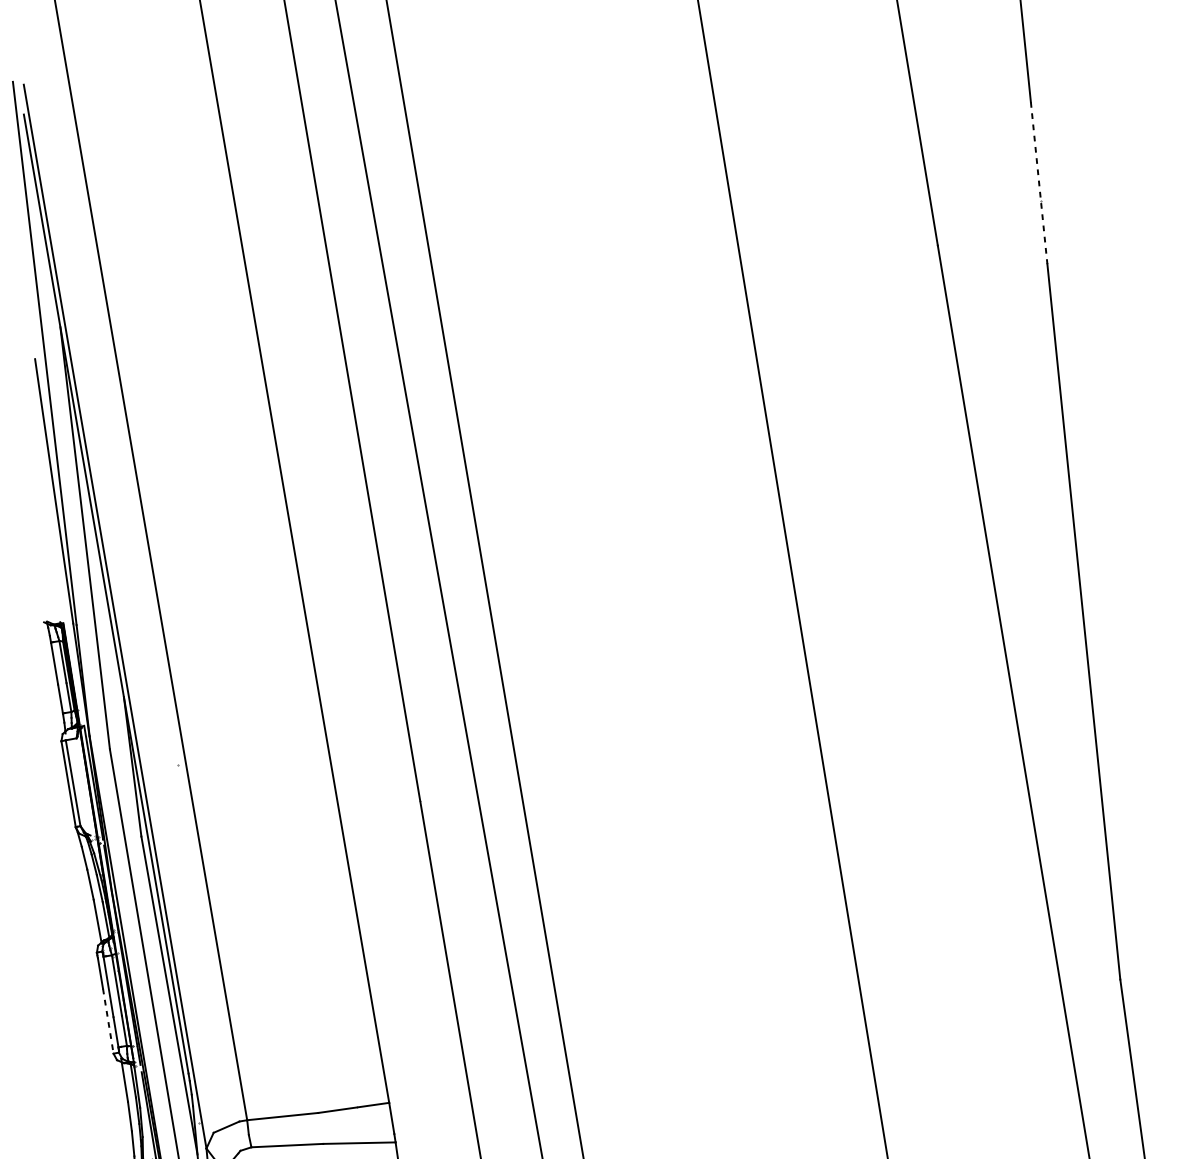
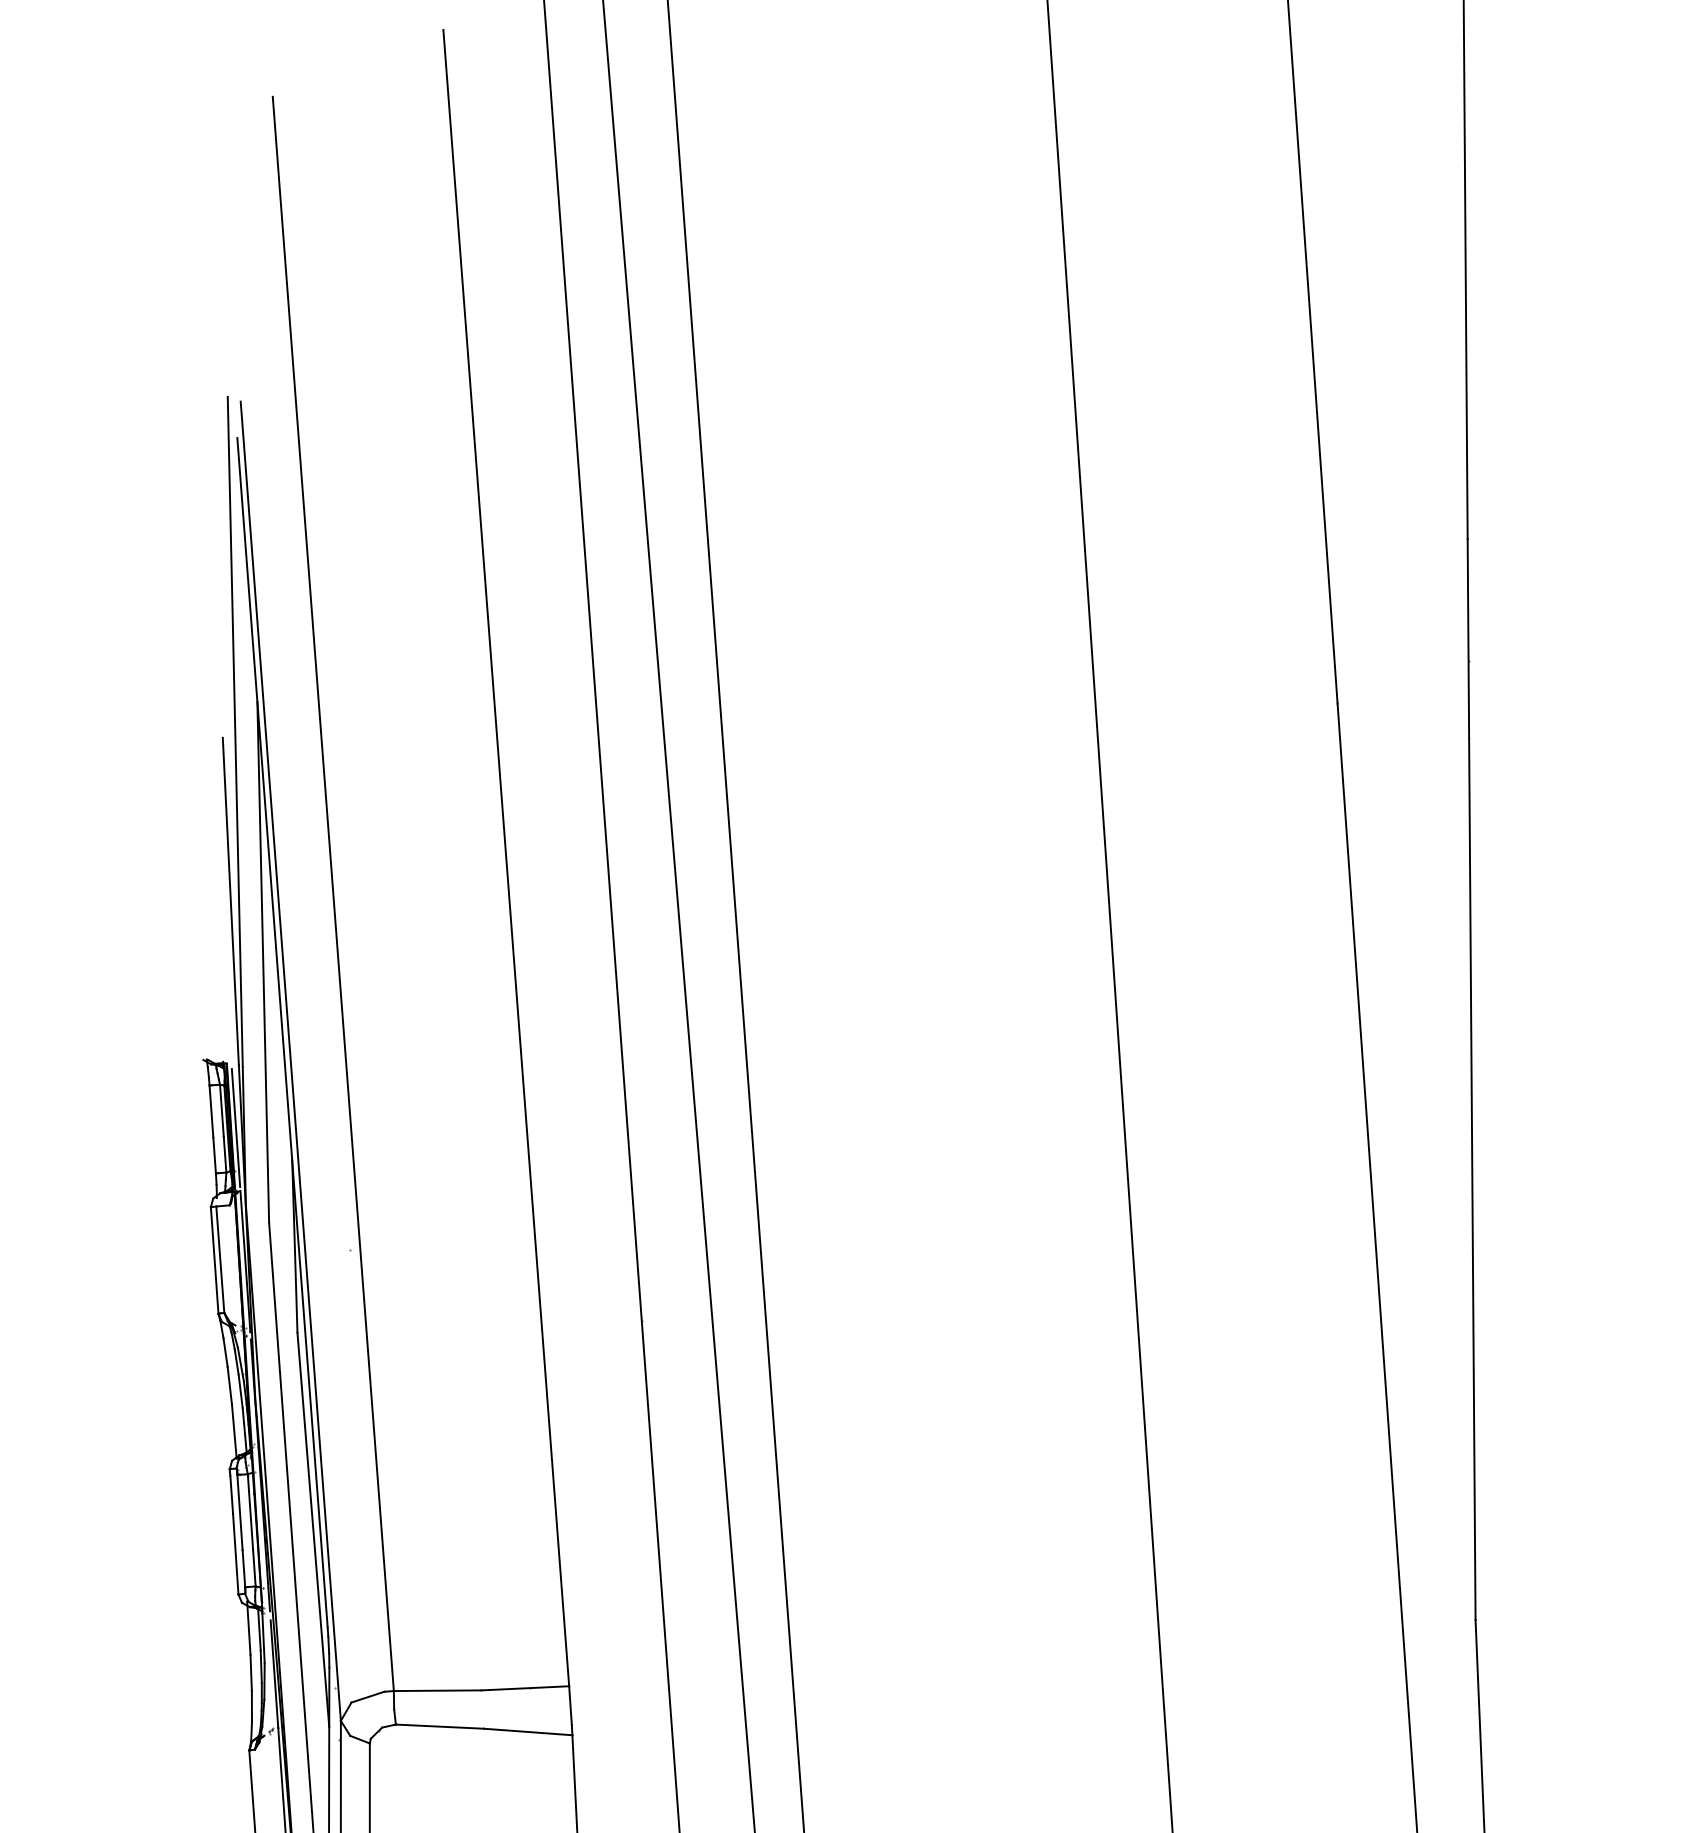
line: (1039, 182) -> (1468, 638), dashed -> solid
line: (75, 675) -> (235, 1128), added
line: (108, 1021) -> (235, 1554), dashed -> solid

